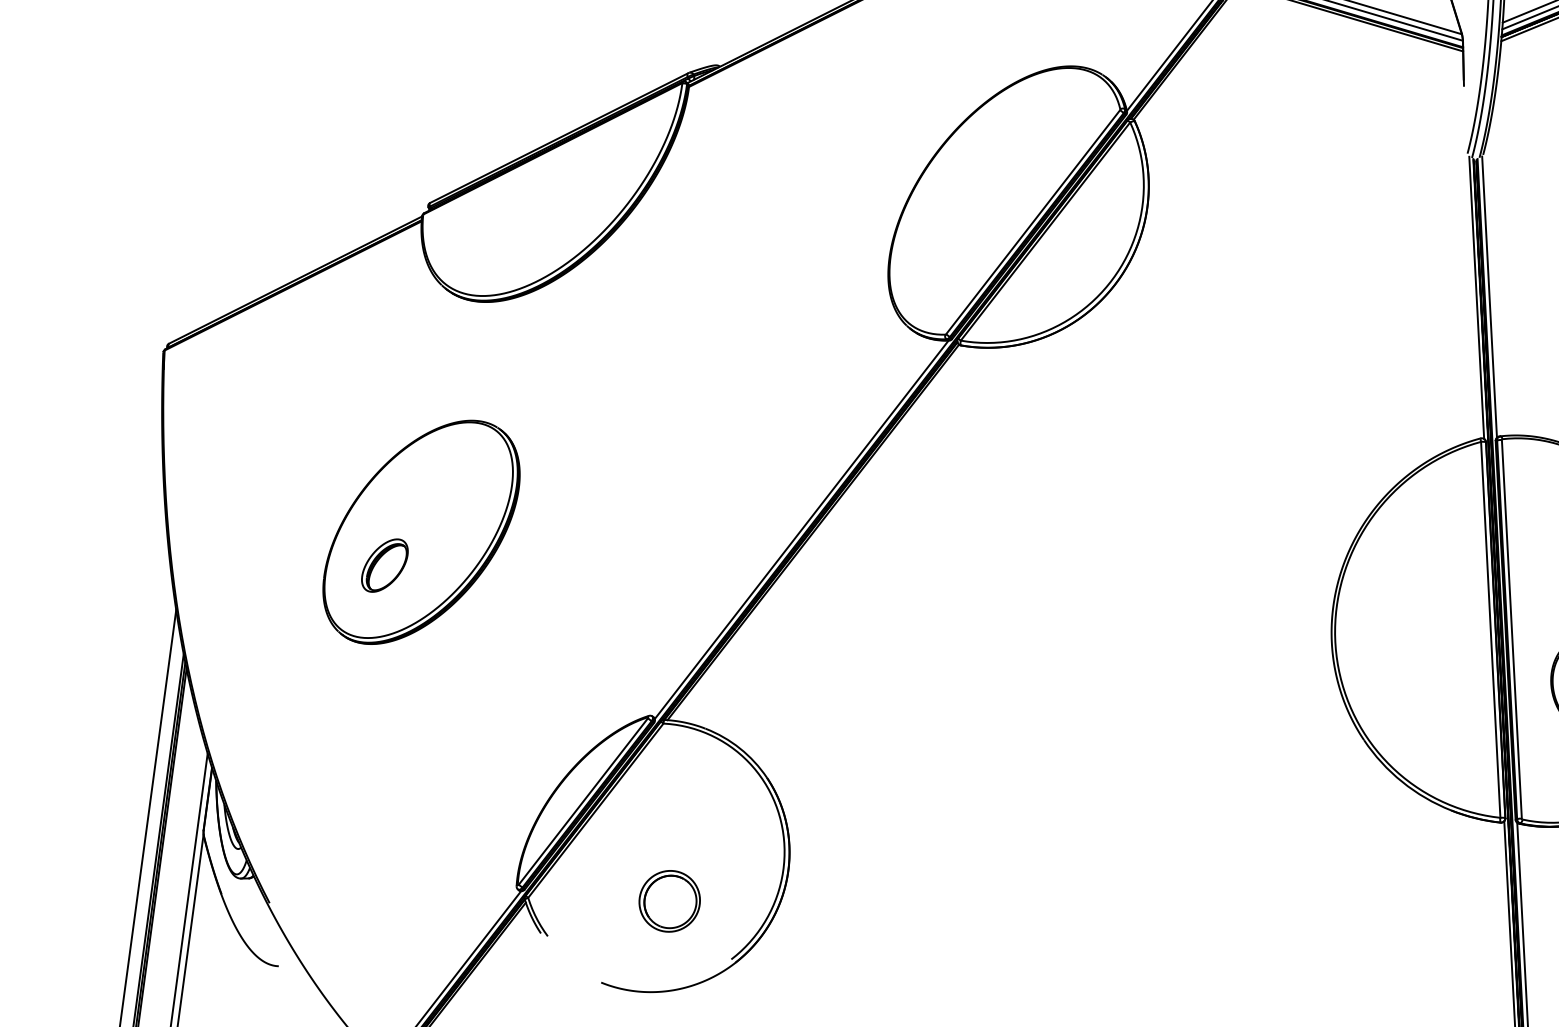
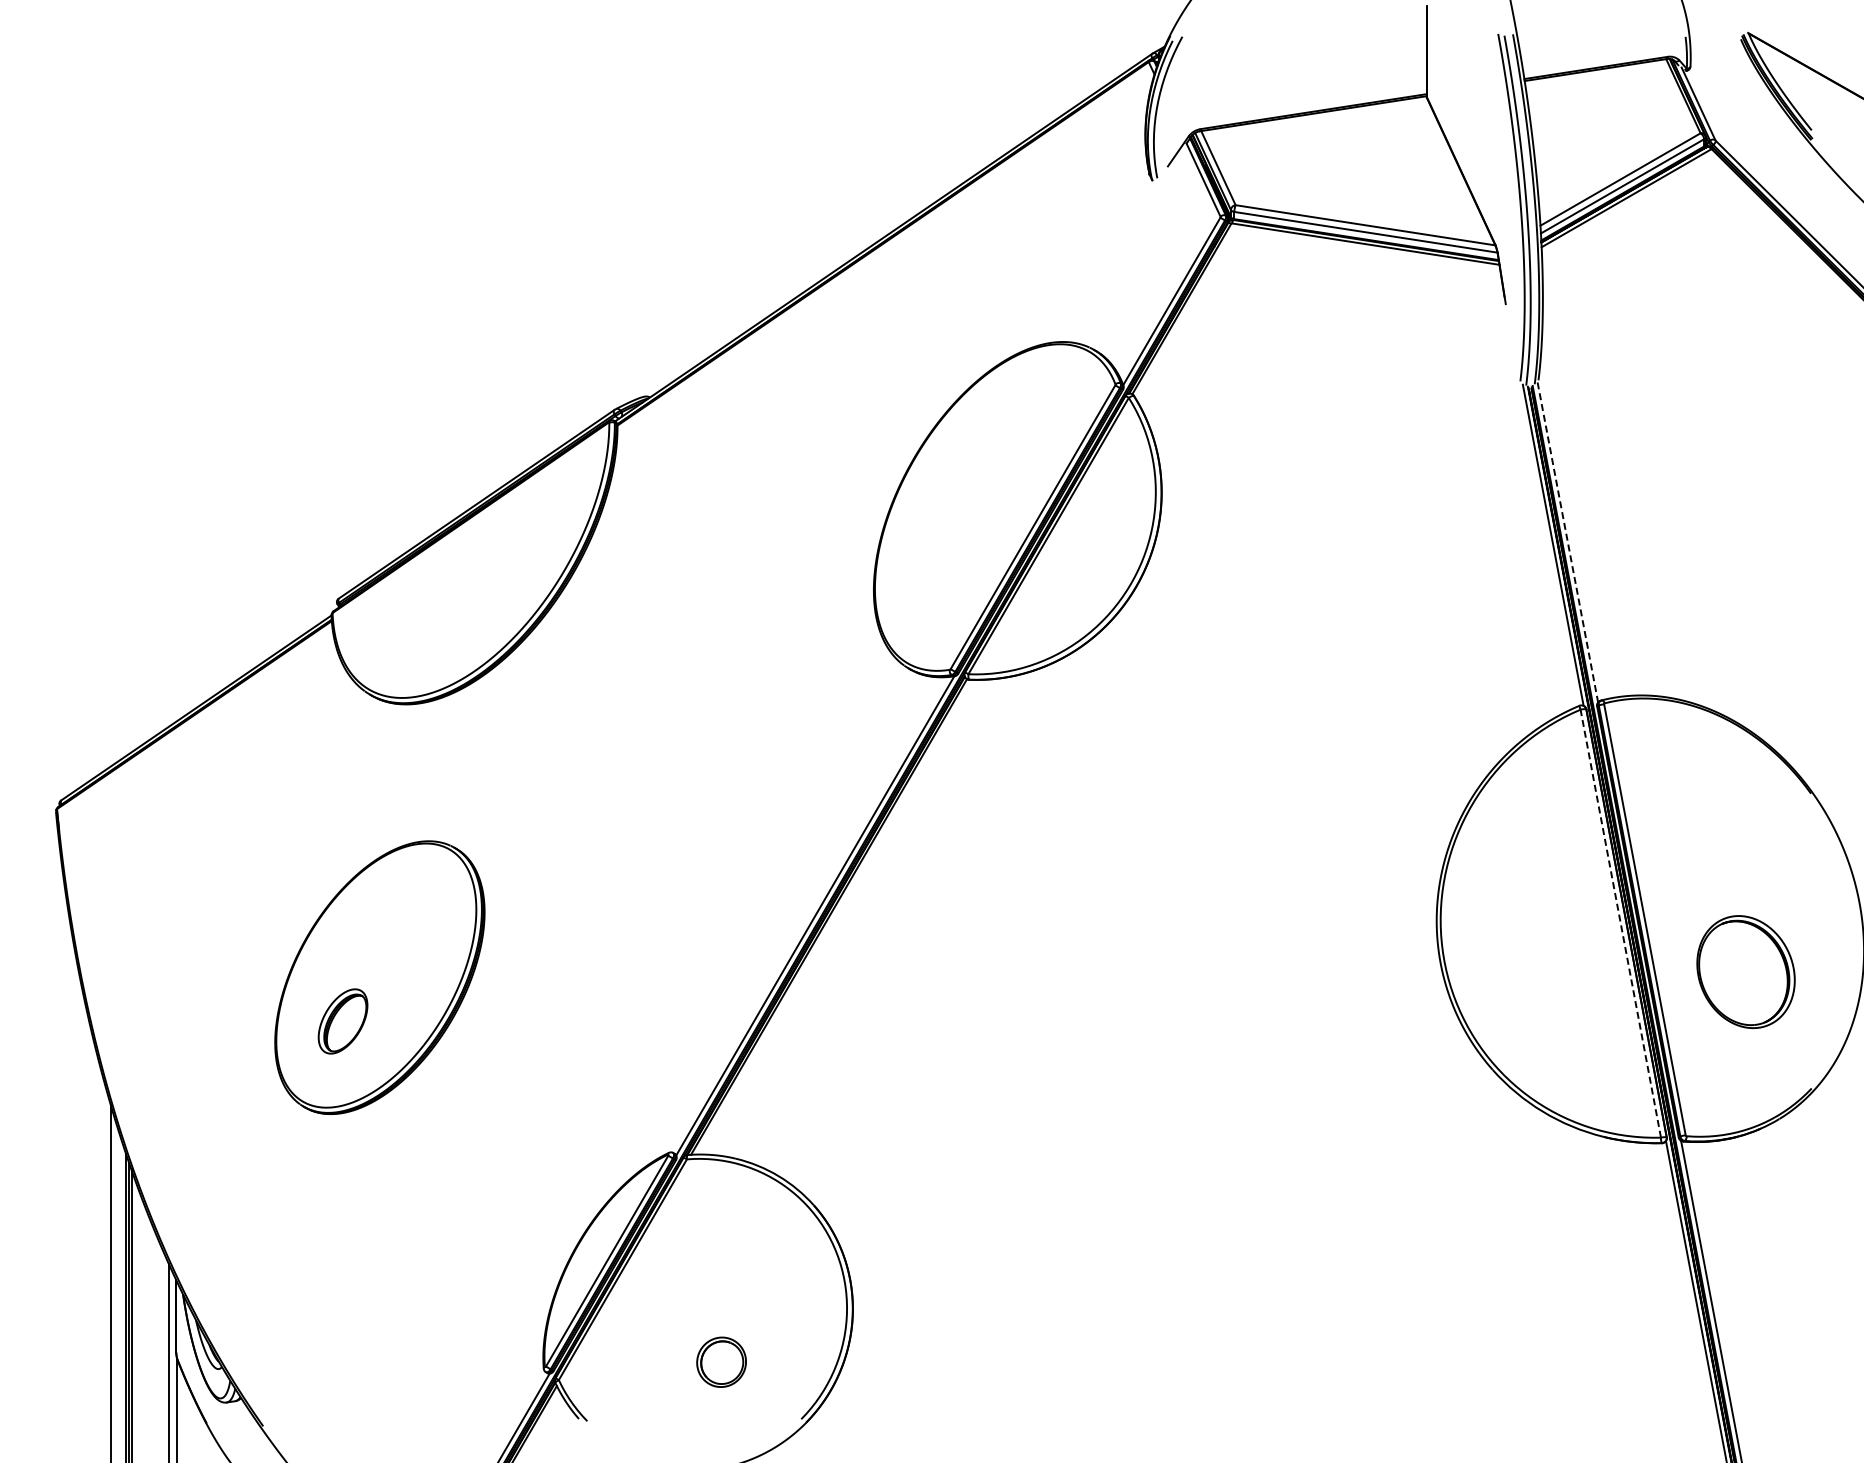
line: (1489, 297) -> (1567, 542), solid -> dashed
line: (1490, 629) -> (1620, 923), solid -> dashed
part: (669, 901) -> (721, 1362), size x0.7

